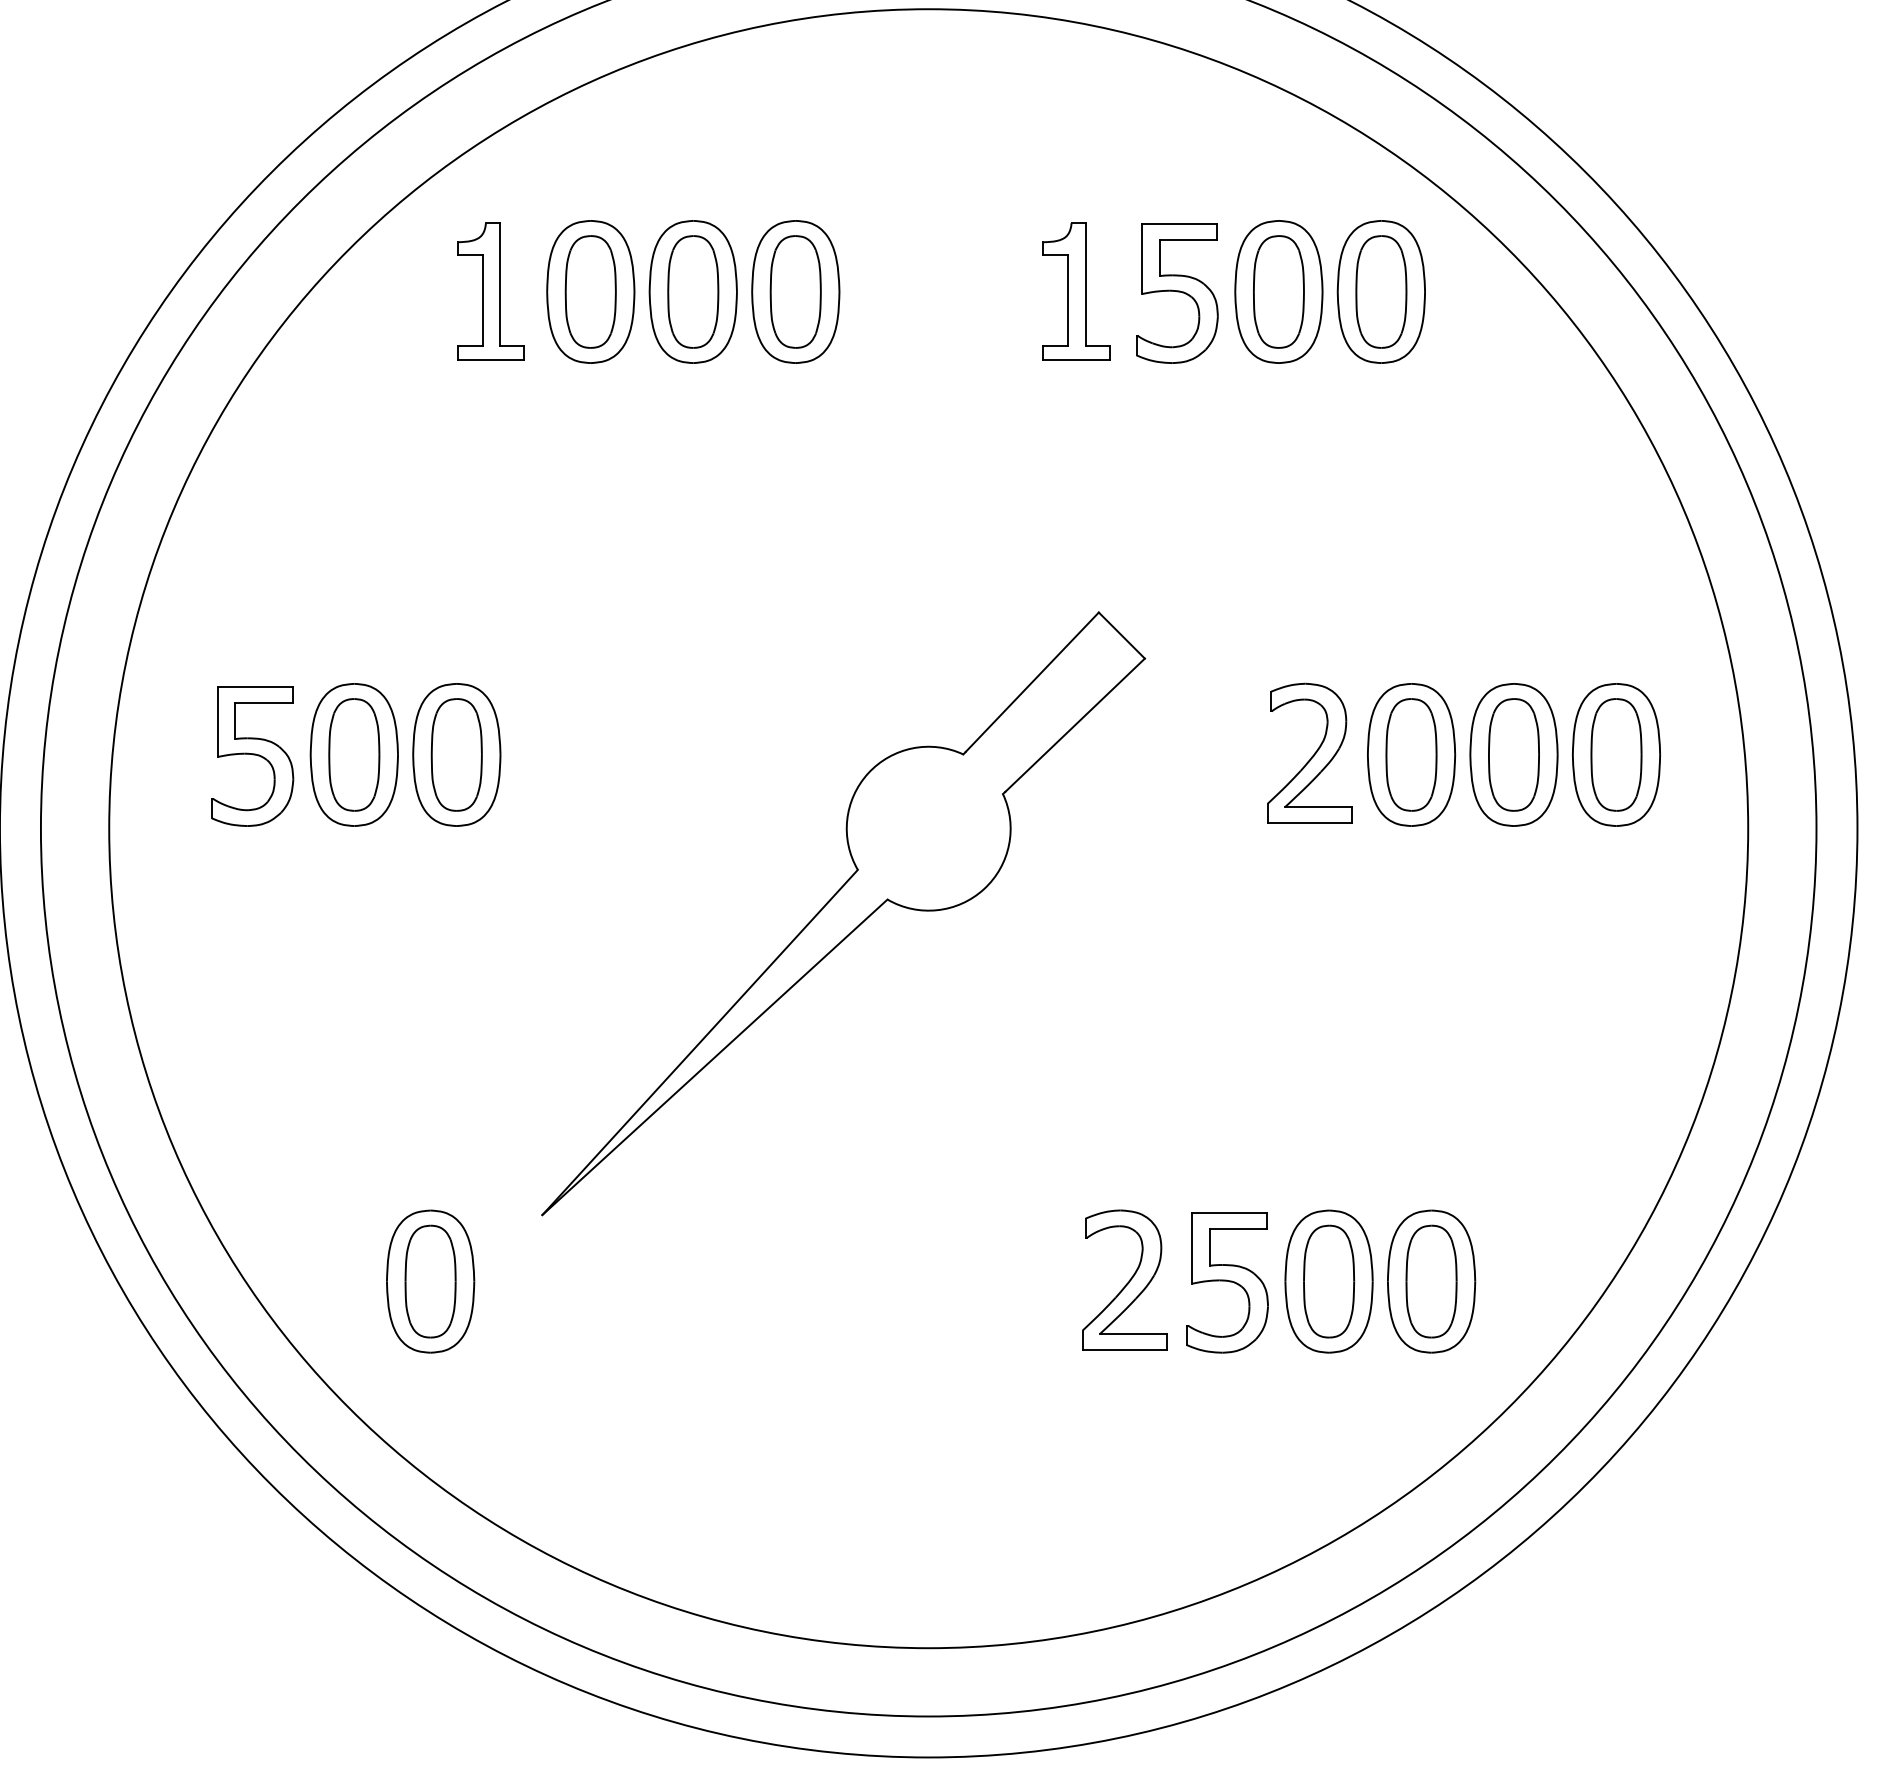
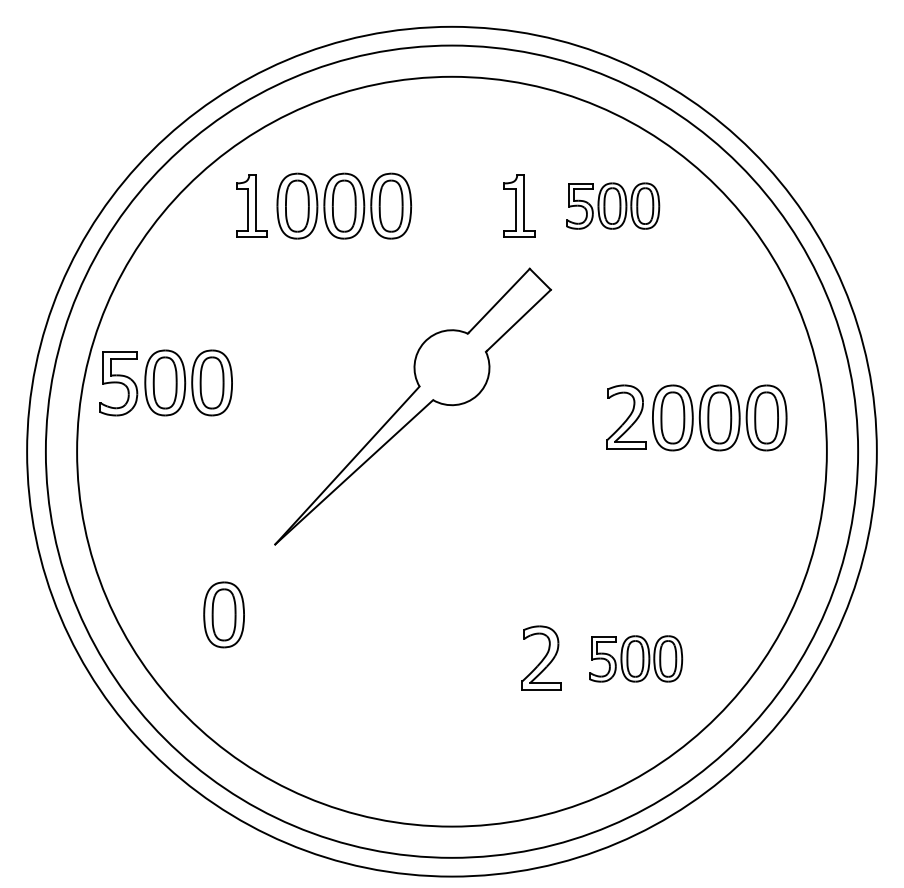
part: (1279, 290) -> (612, 205), size x0.7
part: (354, 753) -> (165, 382), moved
part: (842, 913) -> (412, 406), moved
part: (429, 1280) -> (223, 614), moved
part: (1329, 1280) -> (635, 658), size x0.7

